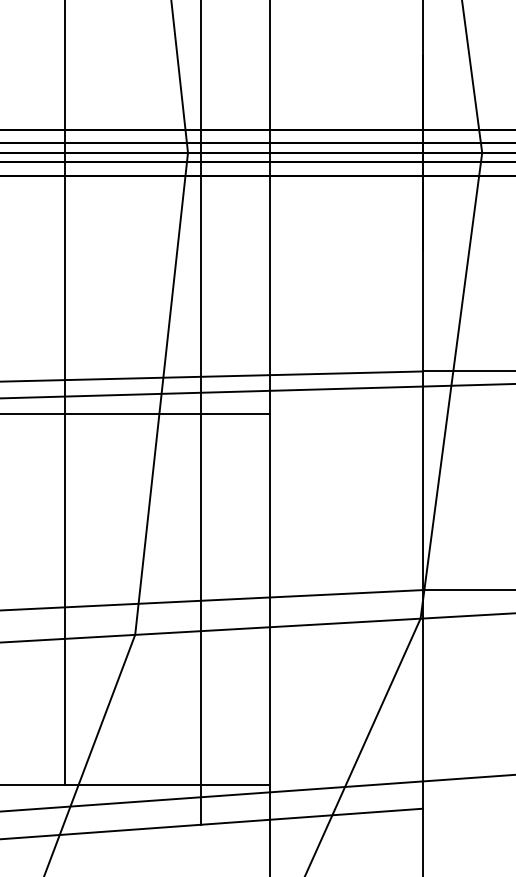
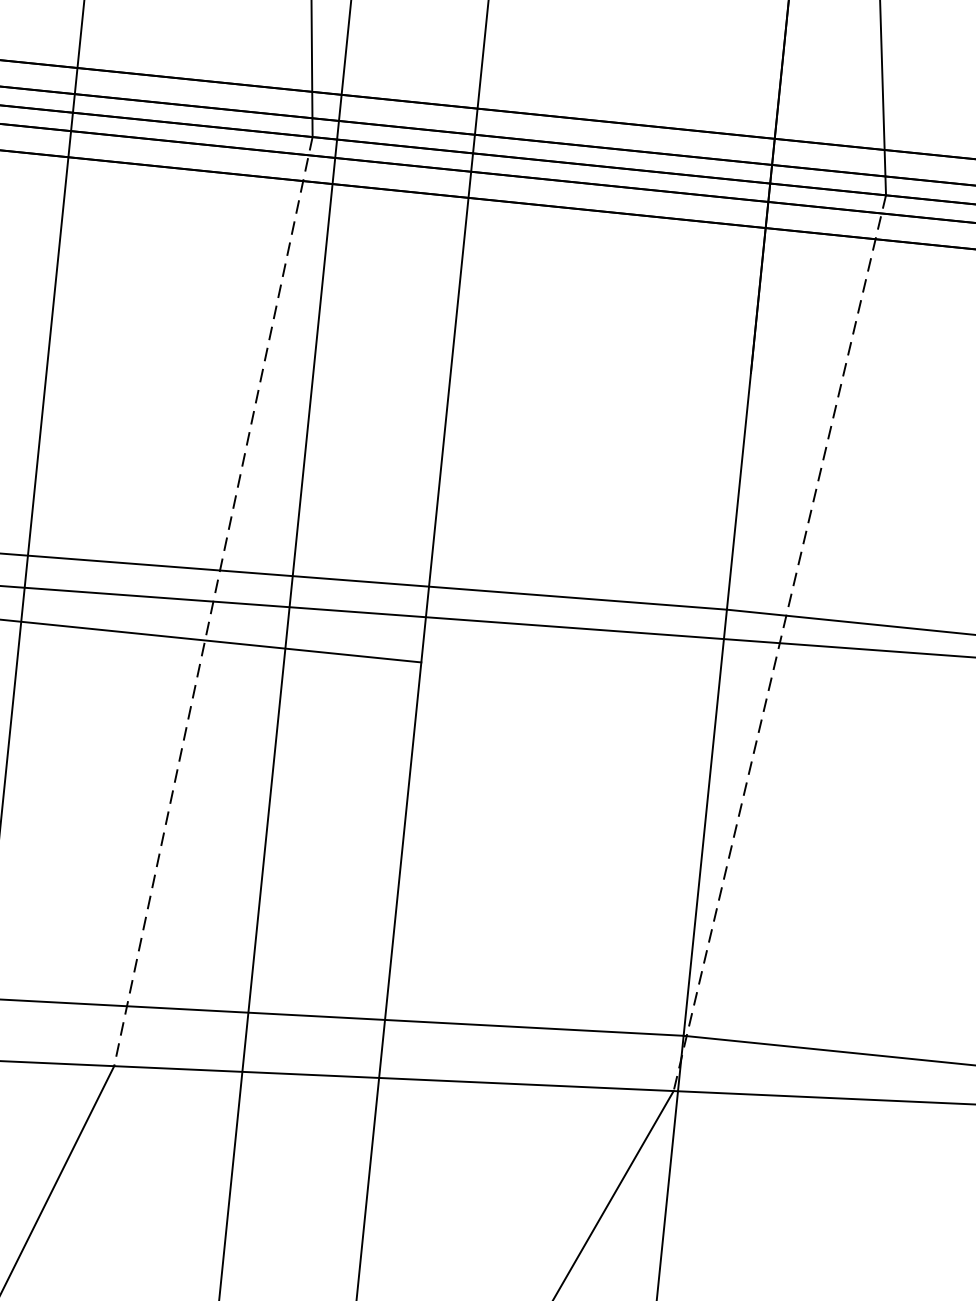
line: (451, 385) -> (780, 642), solid -> dashed
line: (161, 394) -> (213, 602), solid -> dashed

